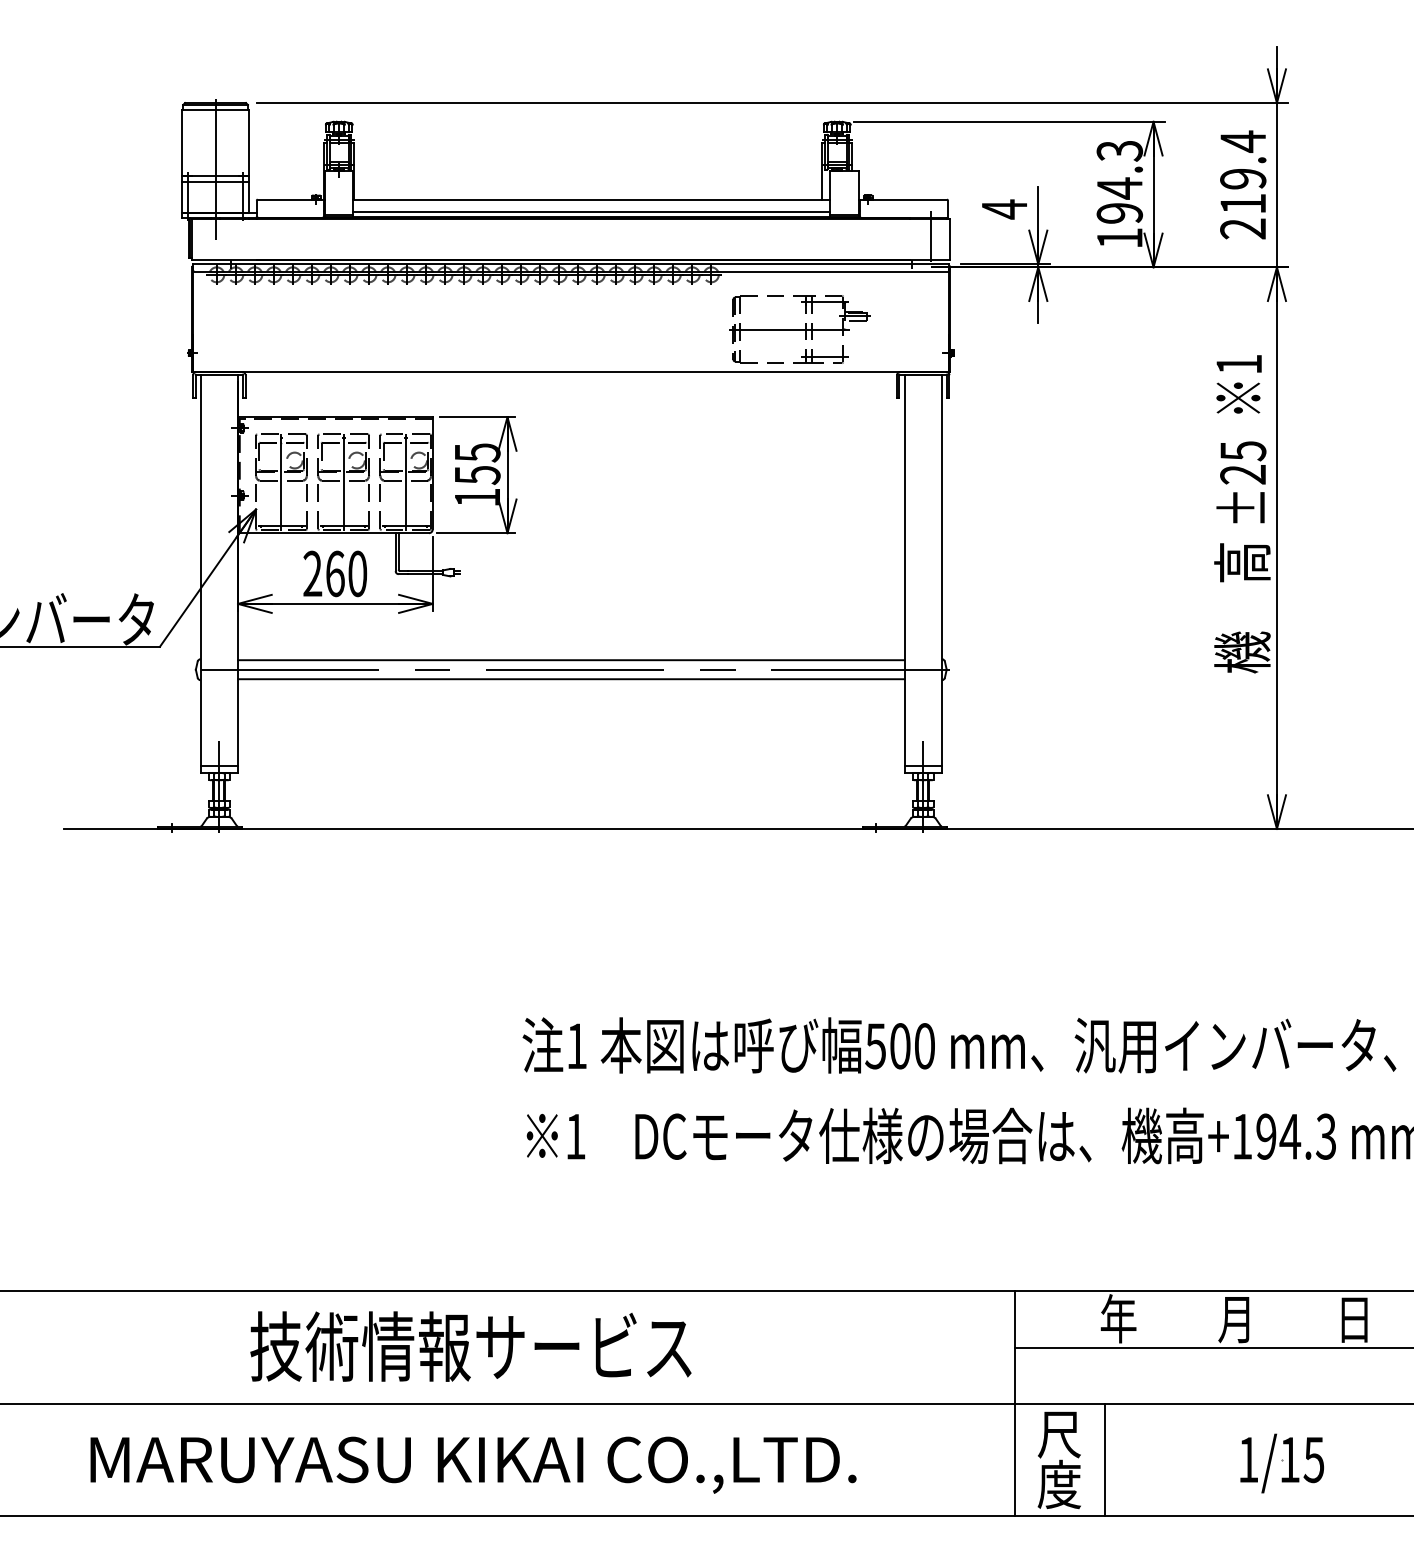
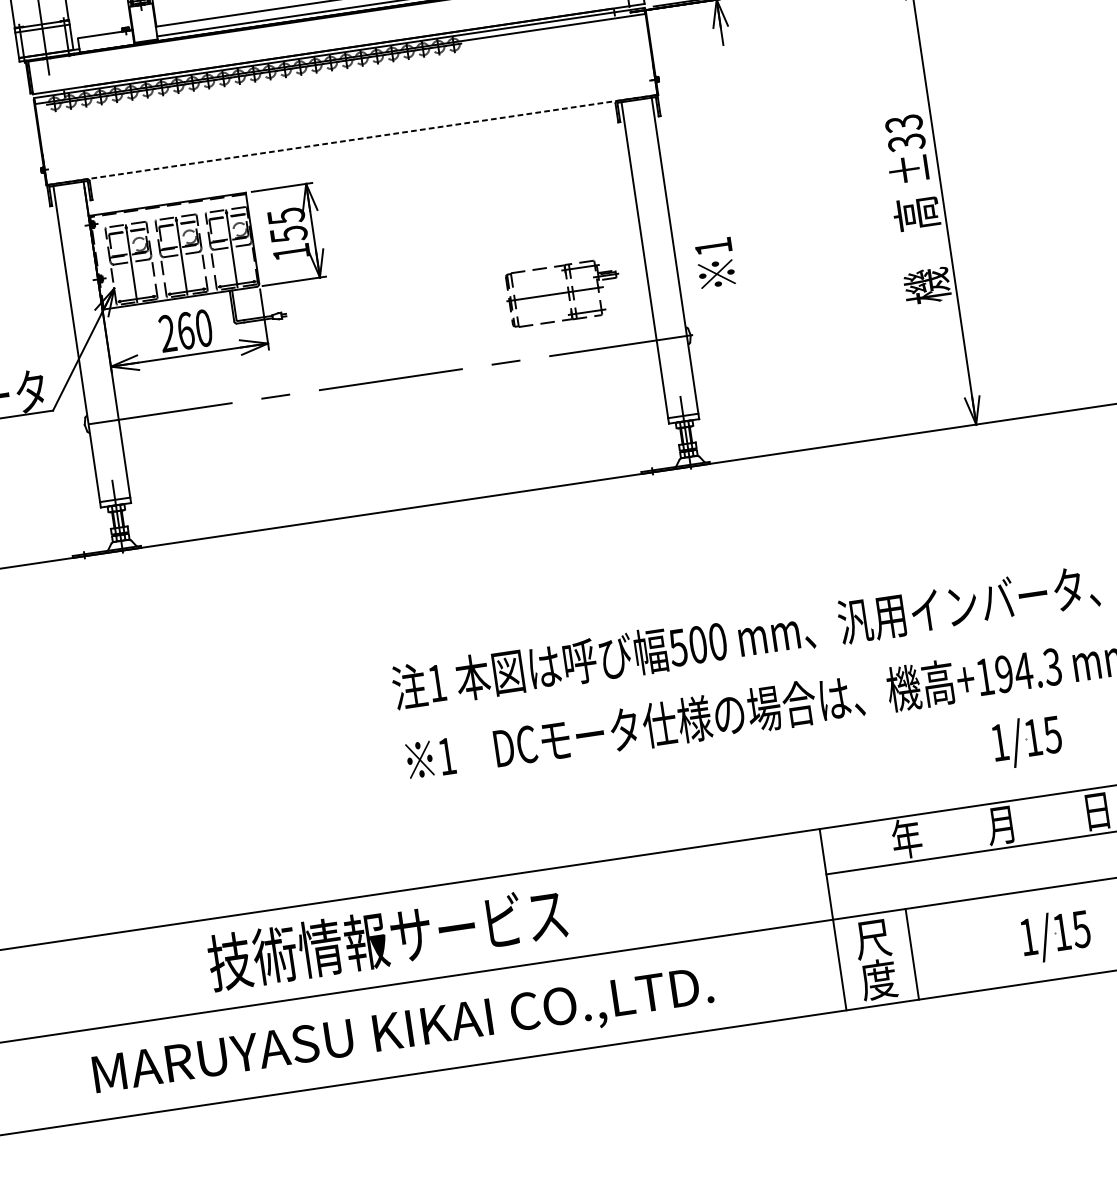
part: (799, 329) -> (563, 293), moved
line: (571, 372) -> (352, 140), solid -> dashed
text: (1238, 384) -> (715, 263), moved
text: (1243, 462) -> (905, 132), ±25 -> ±33
line: (571, 660) -> (386, 372), removed
line: (571, 679) -> (389, 388), removed
part: (1281, 1222) -> (1026, 741), added

